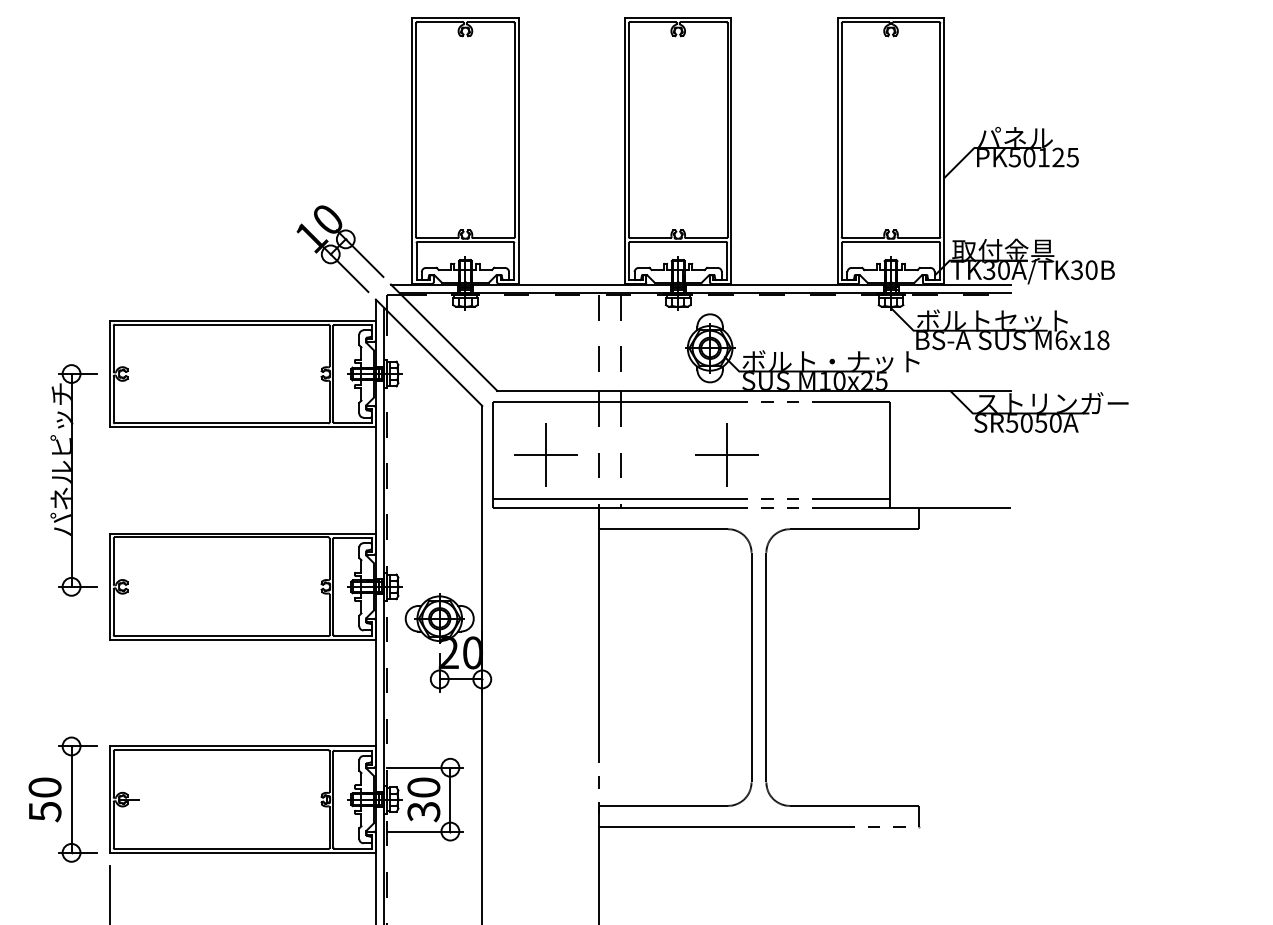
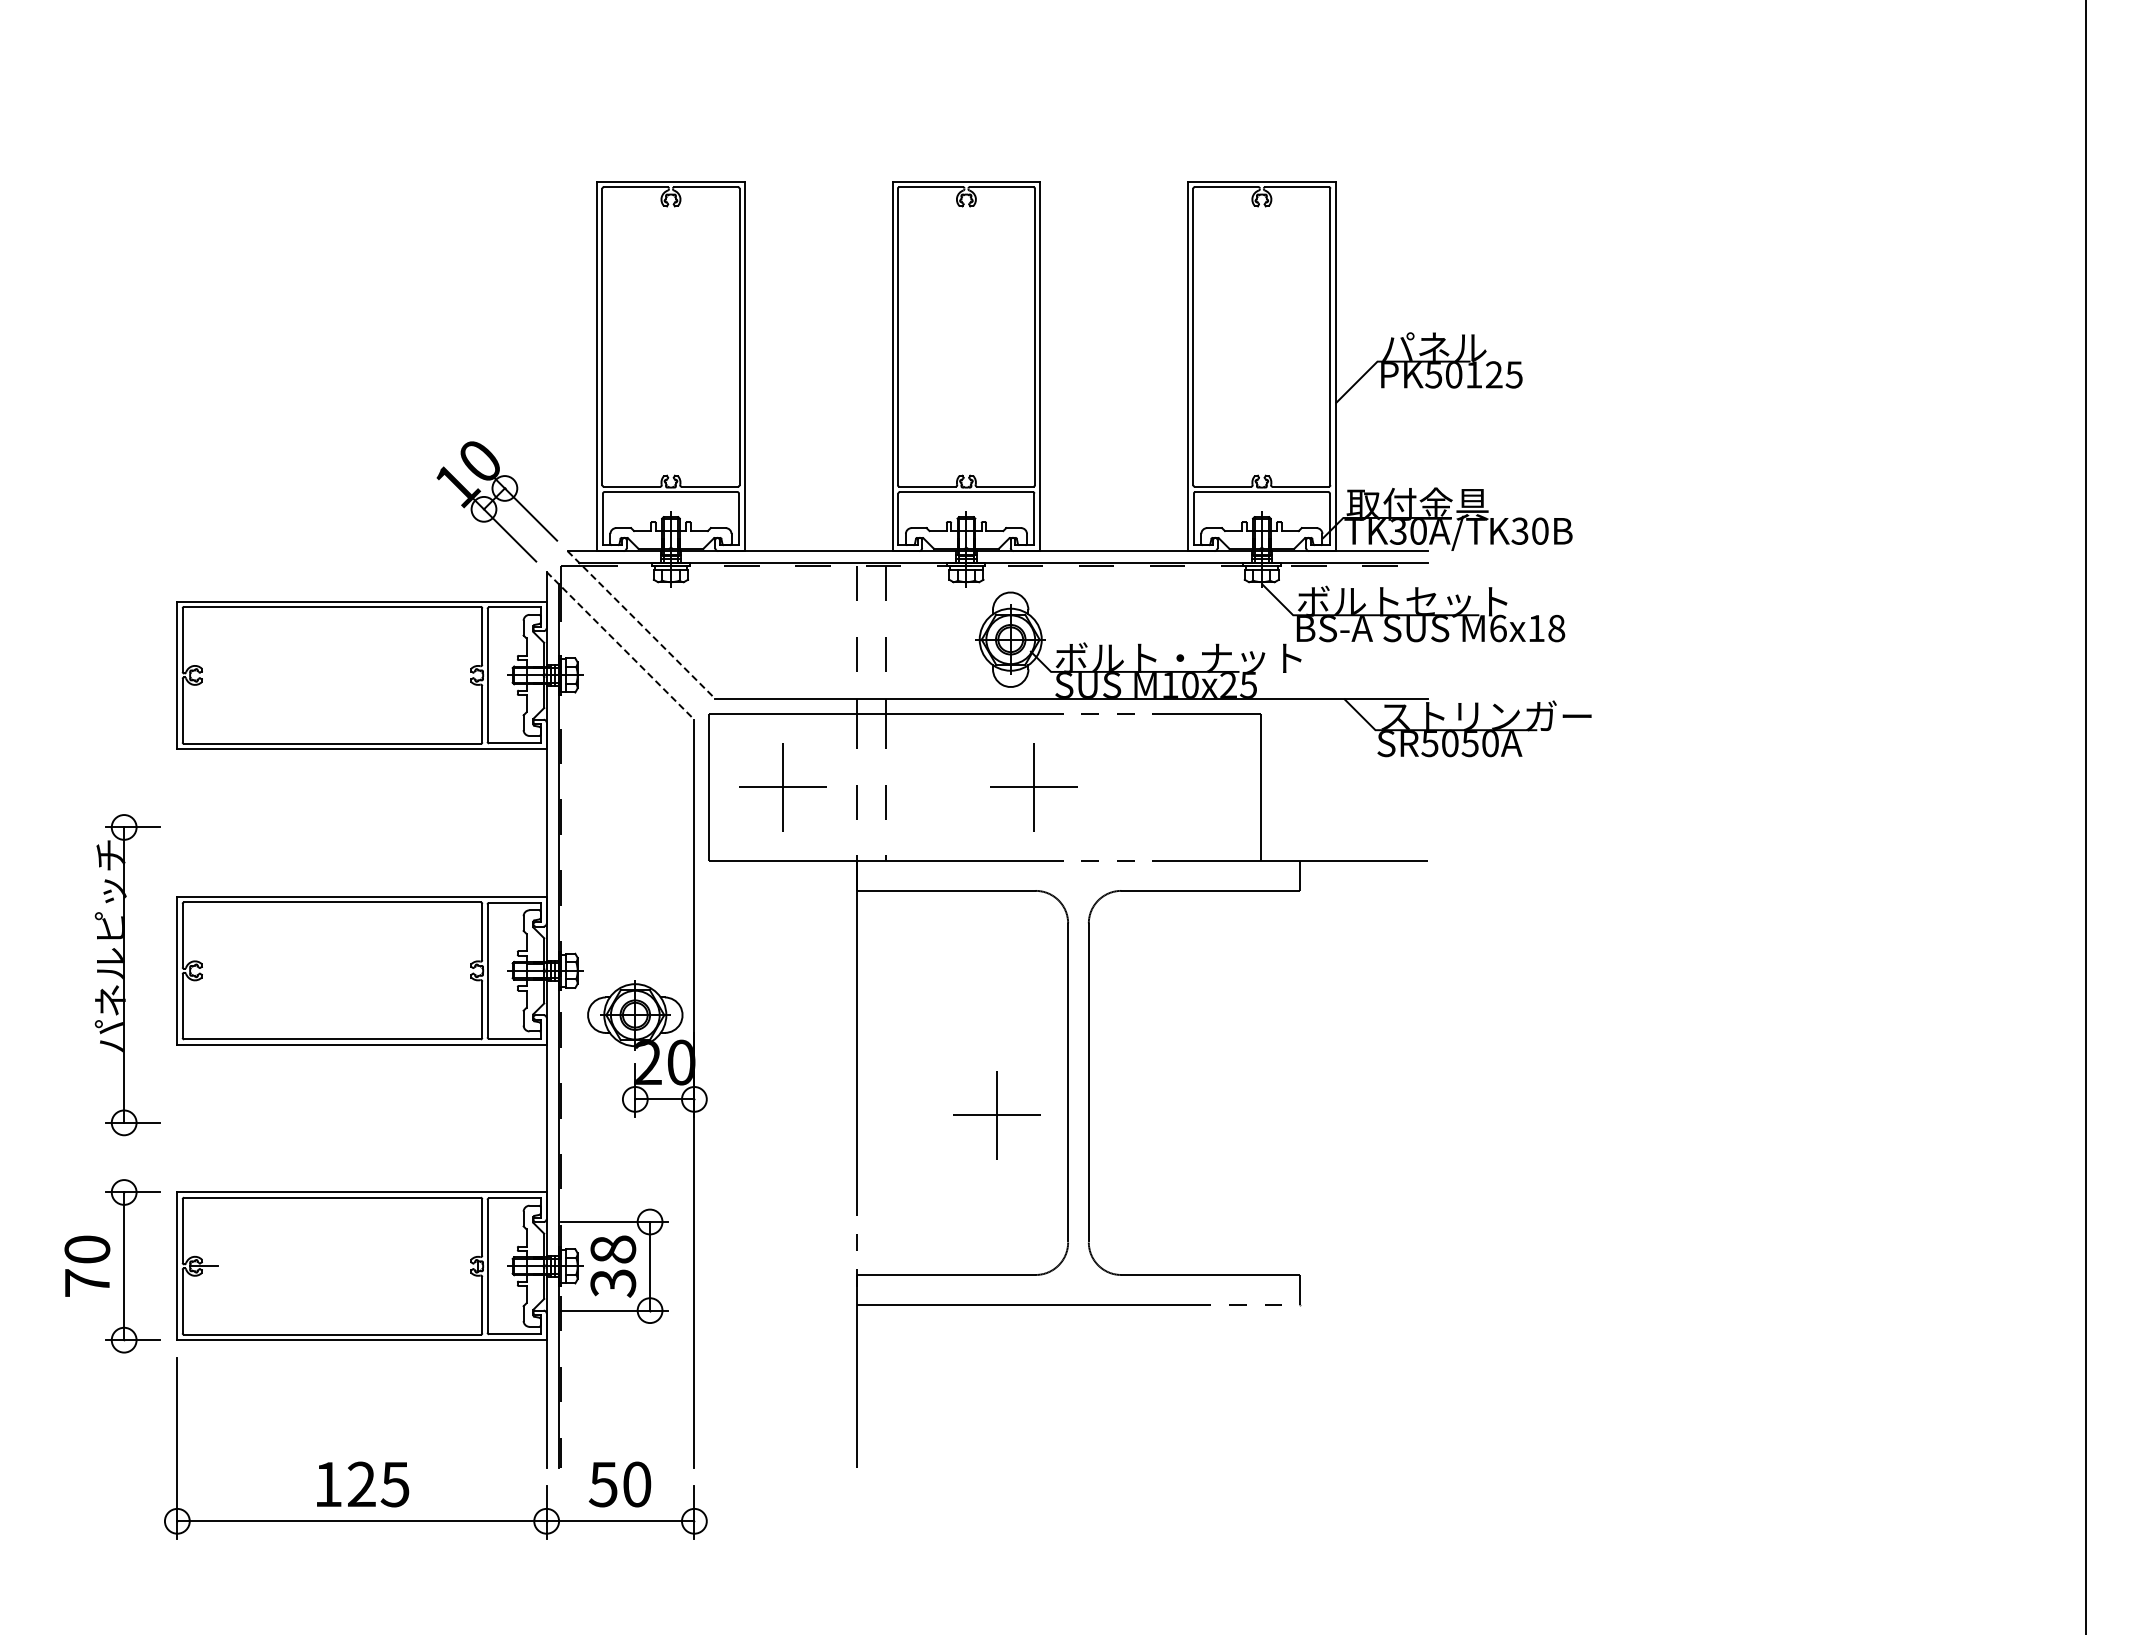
line: (444, 338) -> (641, 625), solid -> dashed
line: (429, 353) -> (620, 646), solid -> dashed
part: (73, 480) -> (127, 975), moved
line: (691, 499) -> (984, 849), removed
part: (699, 691) -> (996, 1115), added
text: (423, 787) -> (612, 1249), 30 -> 38
text: (45, 812) -> (87, 1283), 50 -> 70

